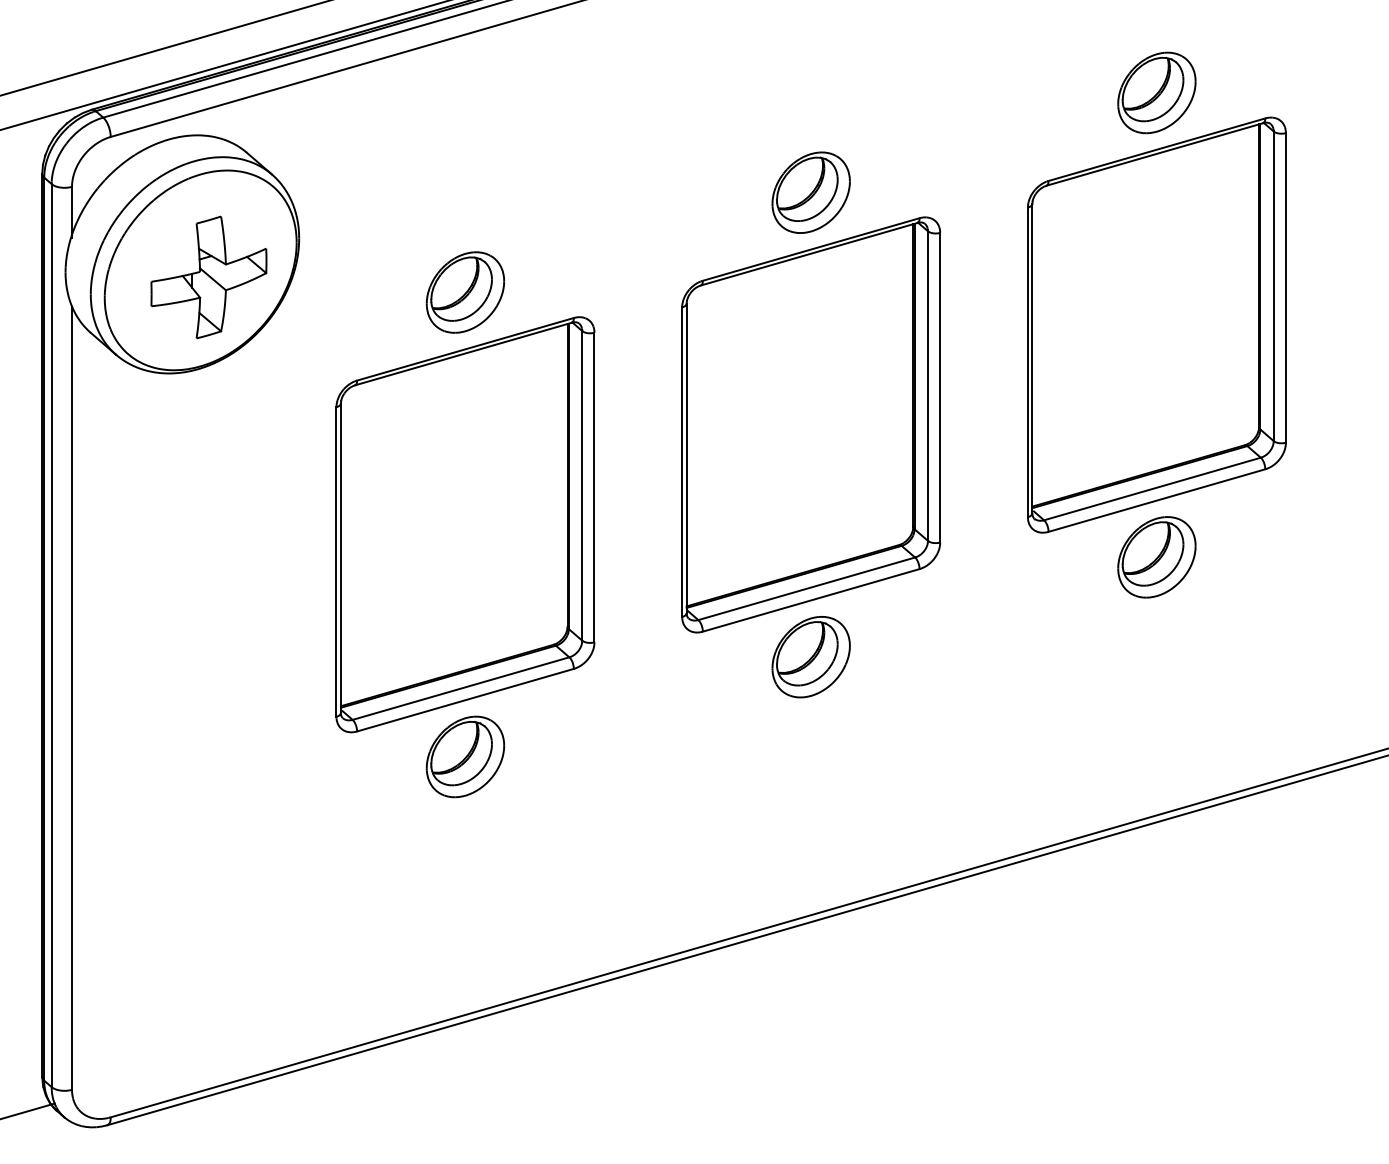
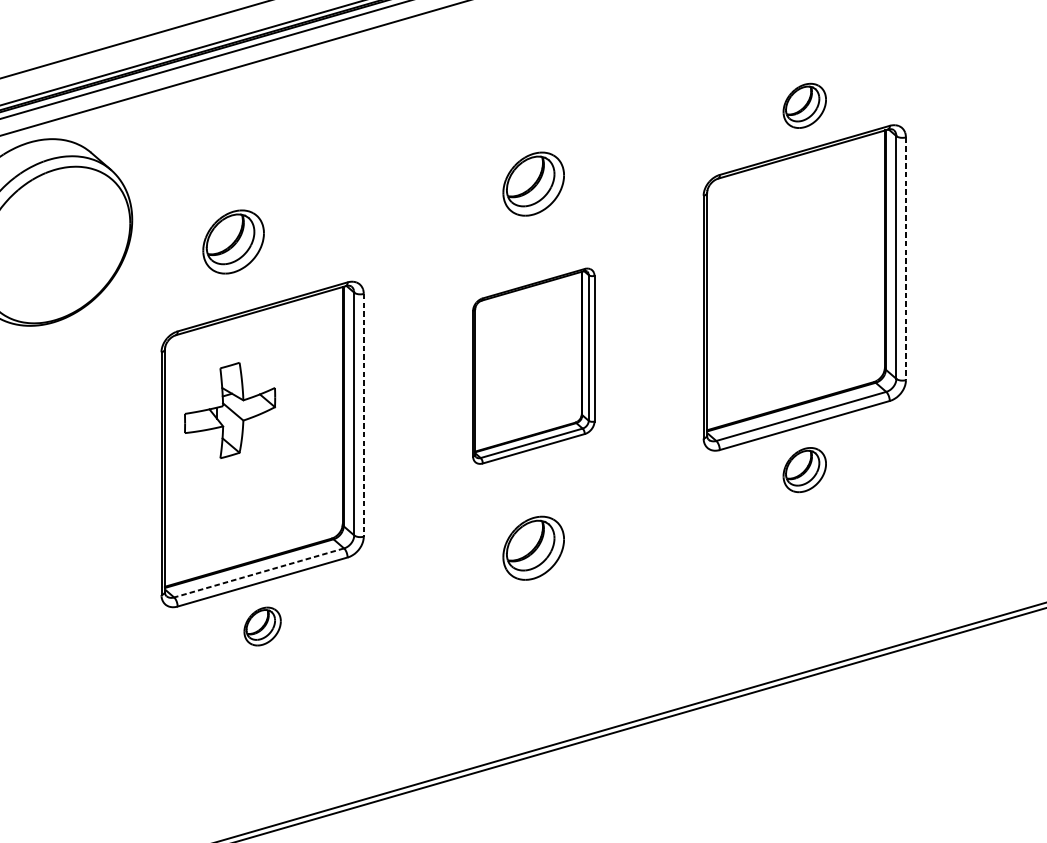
part: (1156, 92) -> (804, 105), size x0.7
part: (208, 277) -> (229, 410), moved
line: (1285, 287) -> (905, 258), solid -> dashed
part: (465, 292) -> (233, 241), moved
part: (811, 424) -> (533, 365), size x0.6
line: (594, 487) -> (363, 415), solid -> dashed
part: (1156, 557) -> (804, 470), size x0.7
line: (461, 688) -> (259, 572), solid -> dashed
part: (465, 756) -> (262, 626), size x0.6

